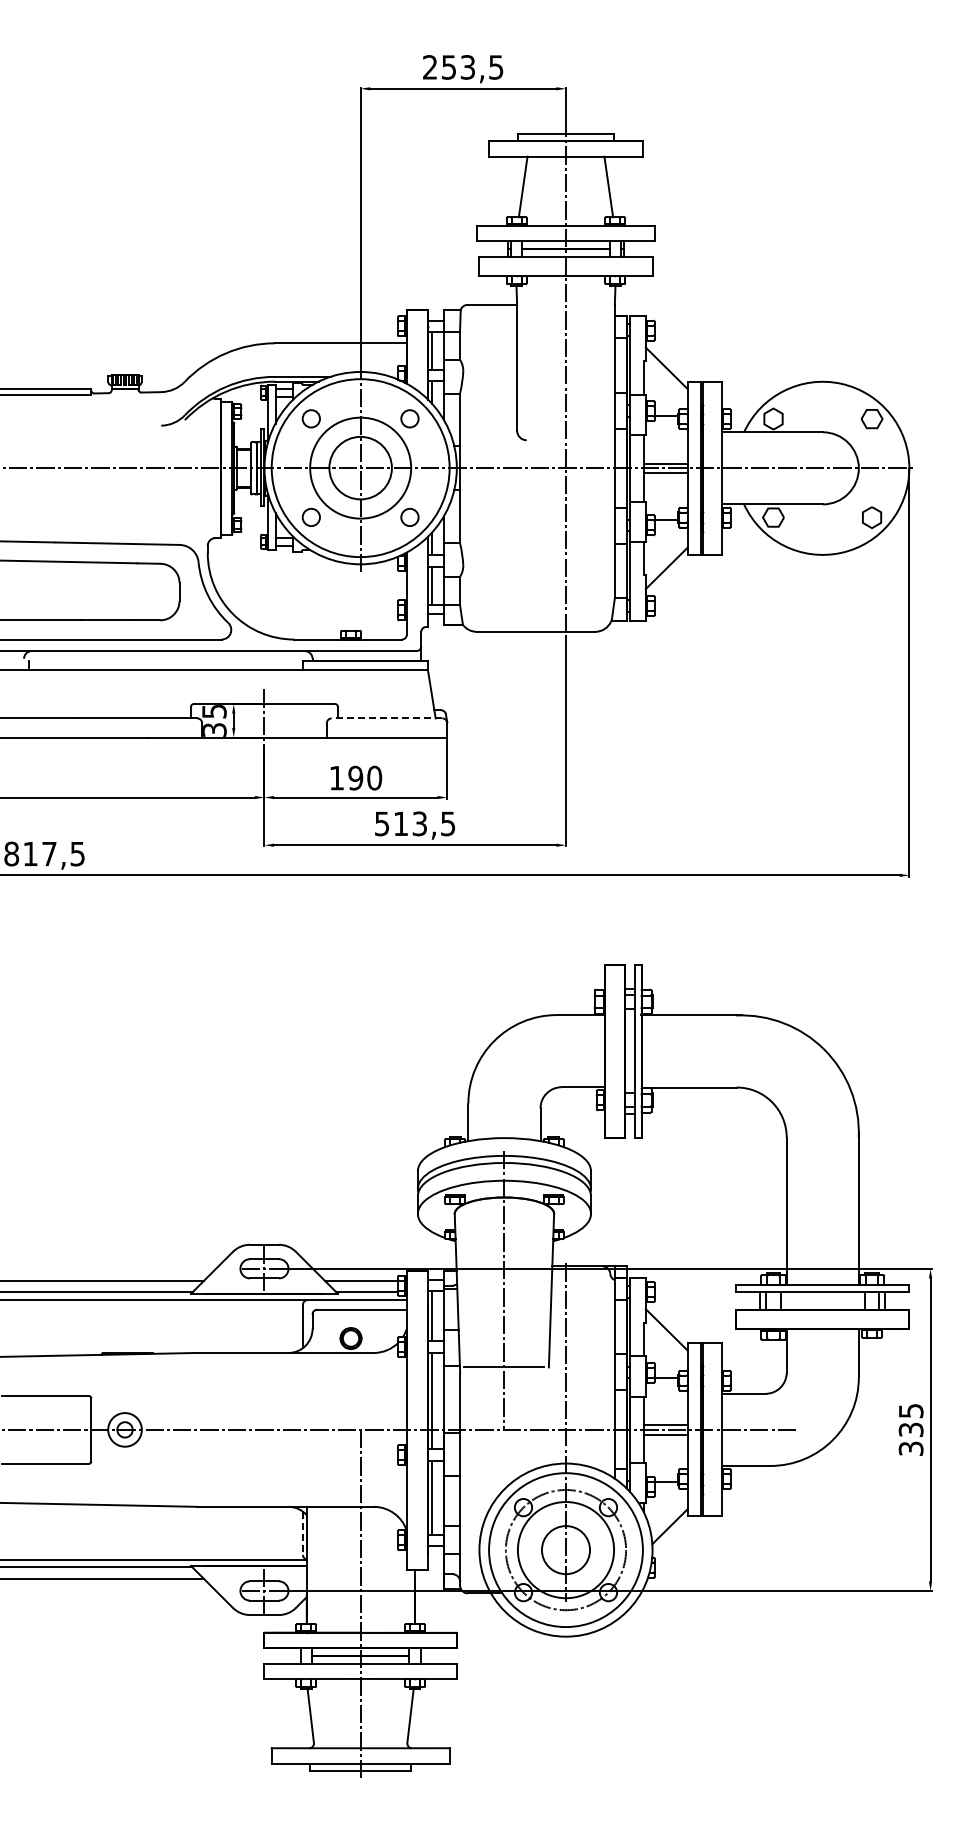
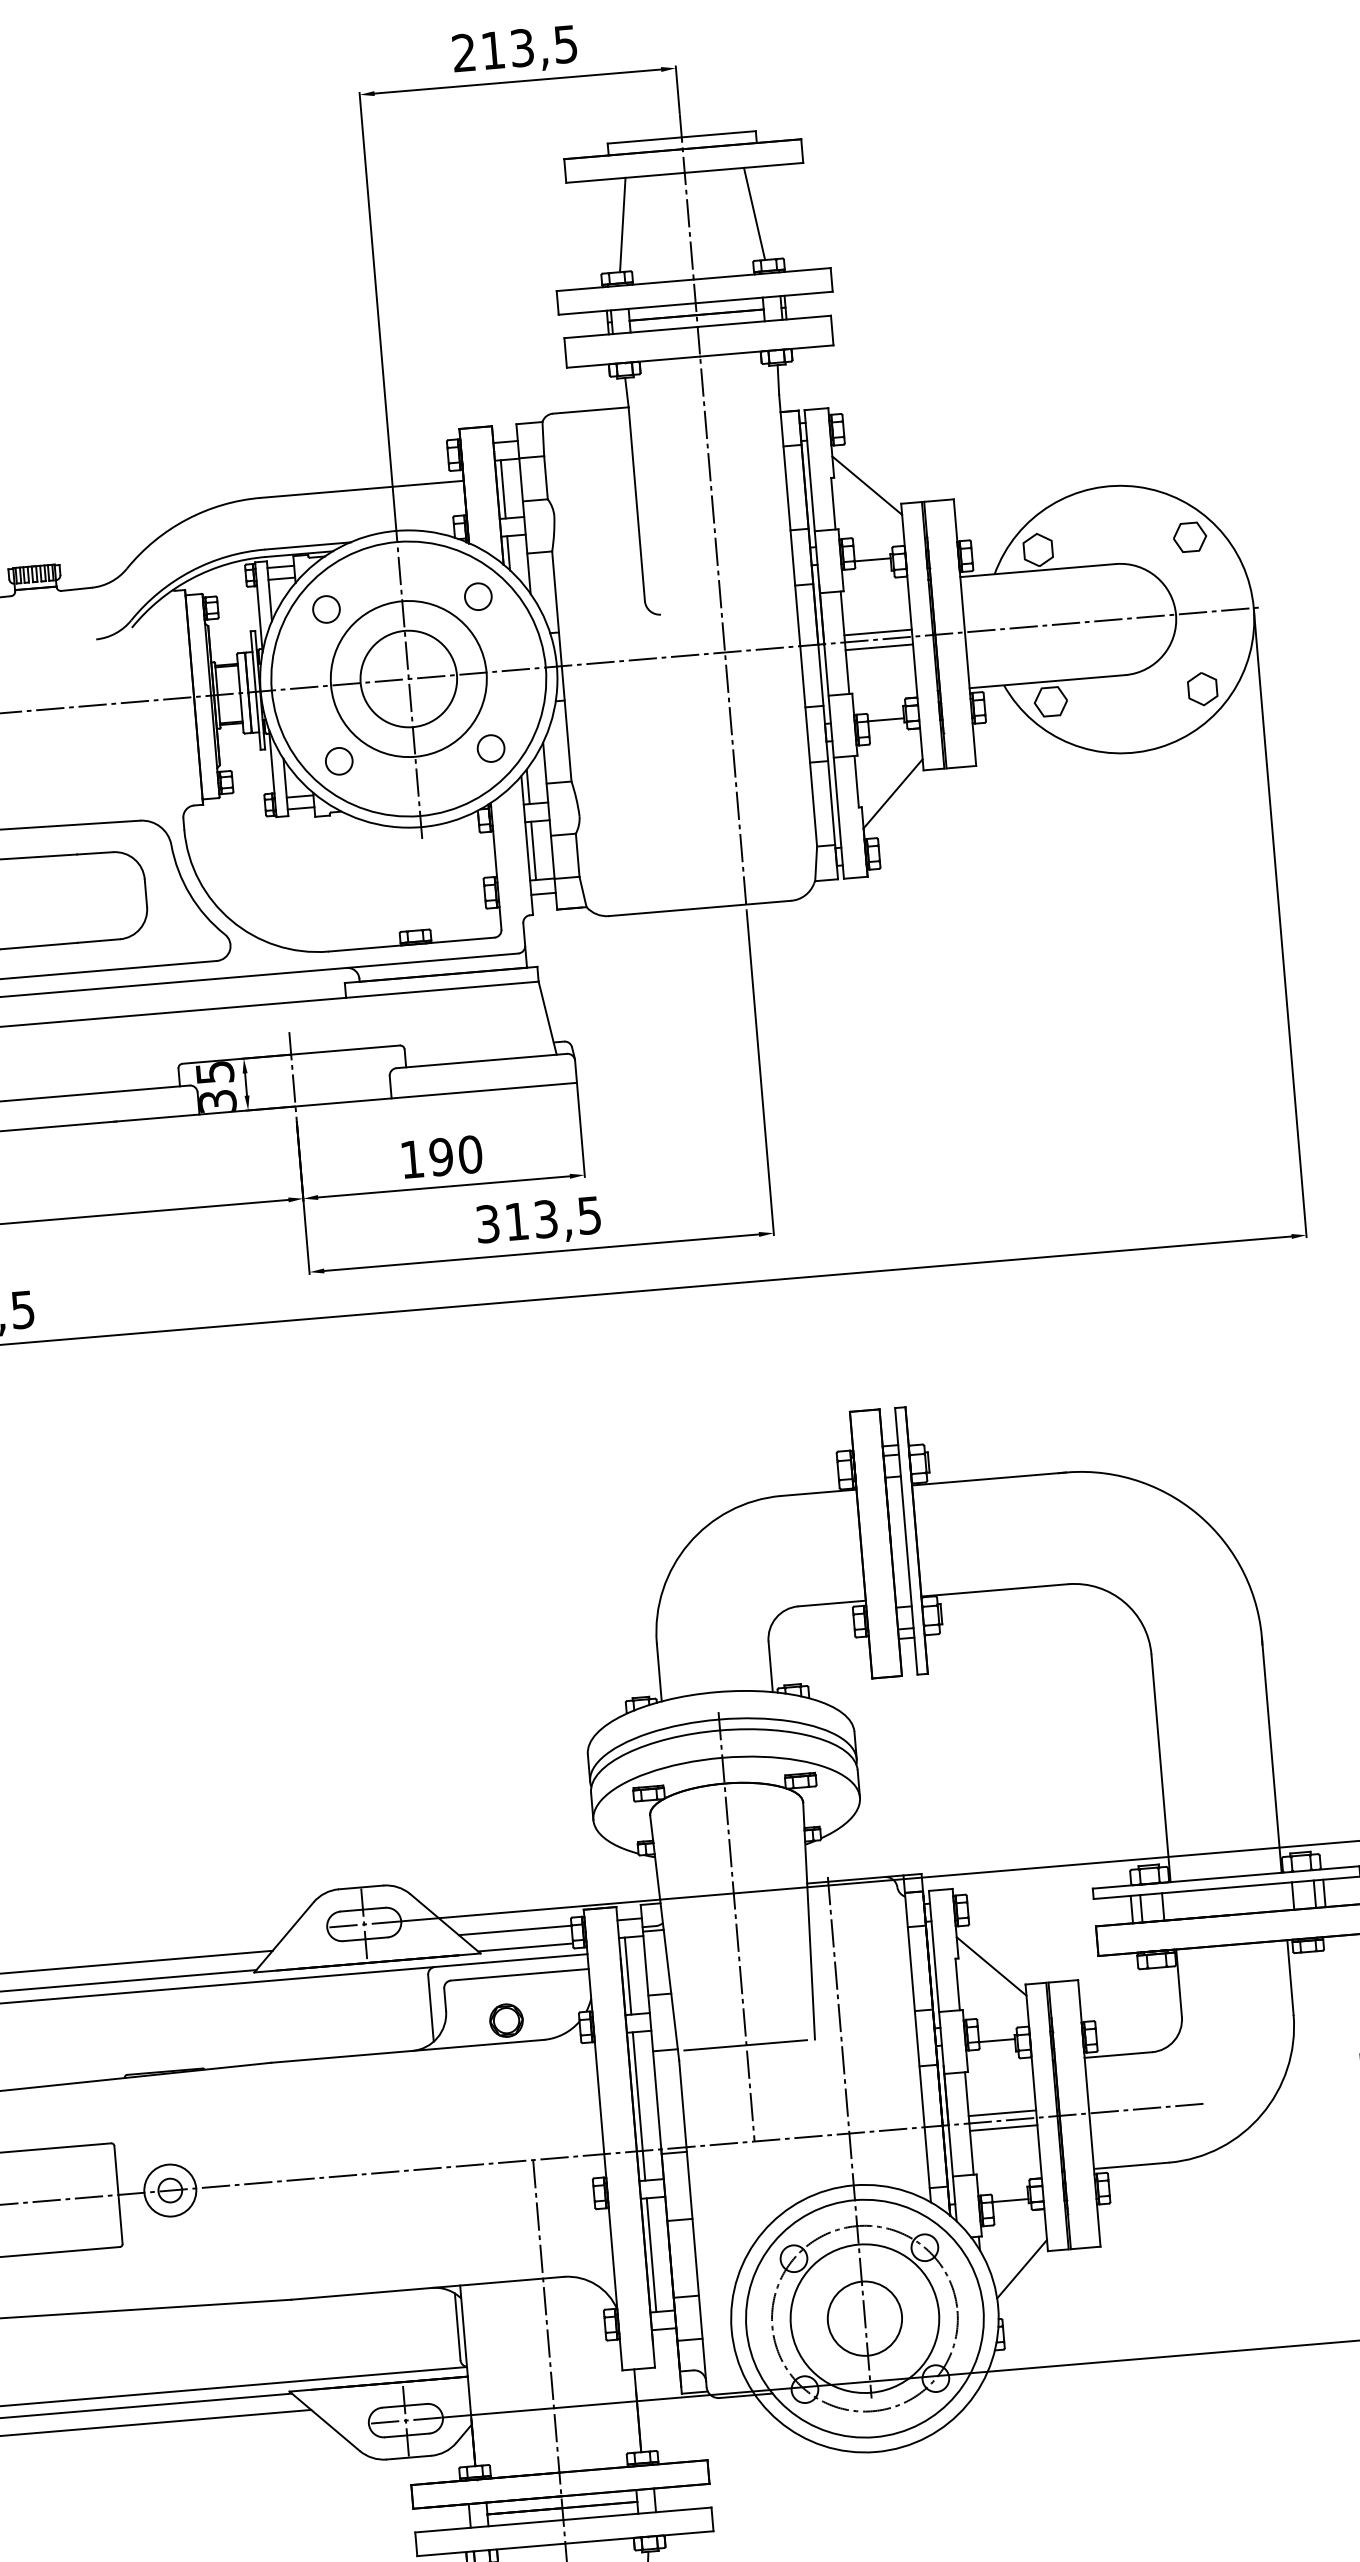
text: (448, 67) -> (492, 50), 253,5 -> 213,5
line: (386, 718) -> (480, 1061), dashed -> solid
text: (382, 823) -> (488, 1223), 513,5 -> 313,5
line: (302, 1533) -> (457, 2327), dashed -> solid

